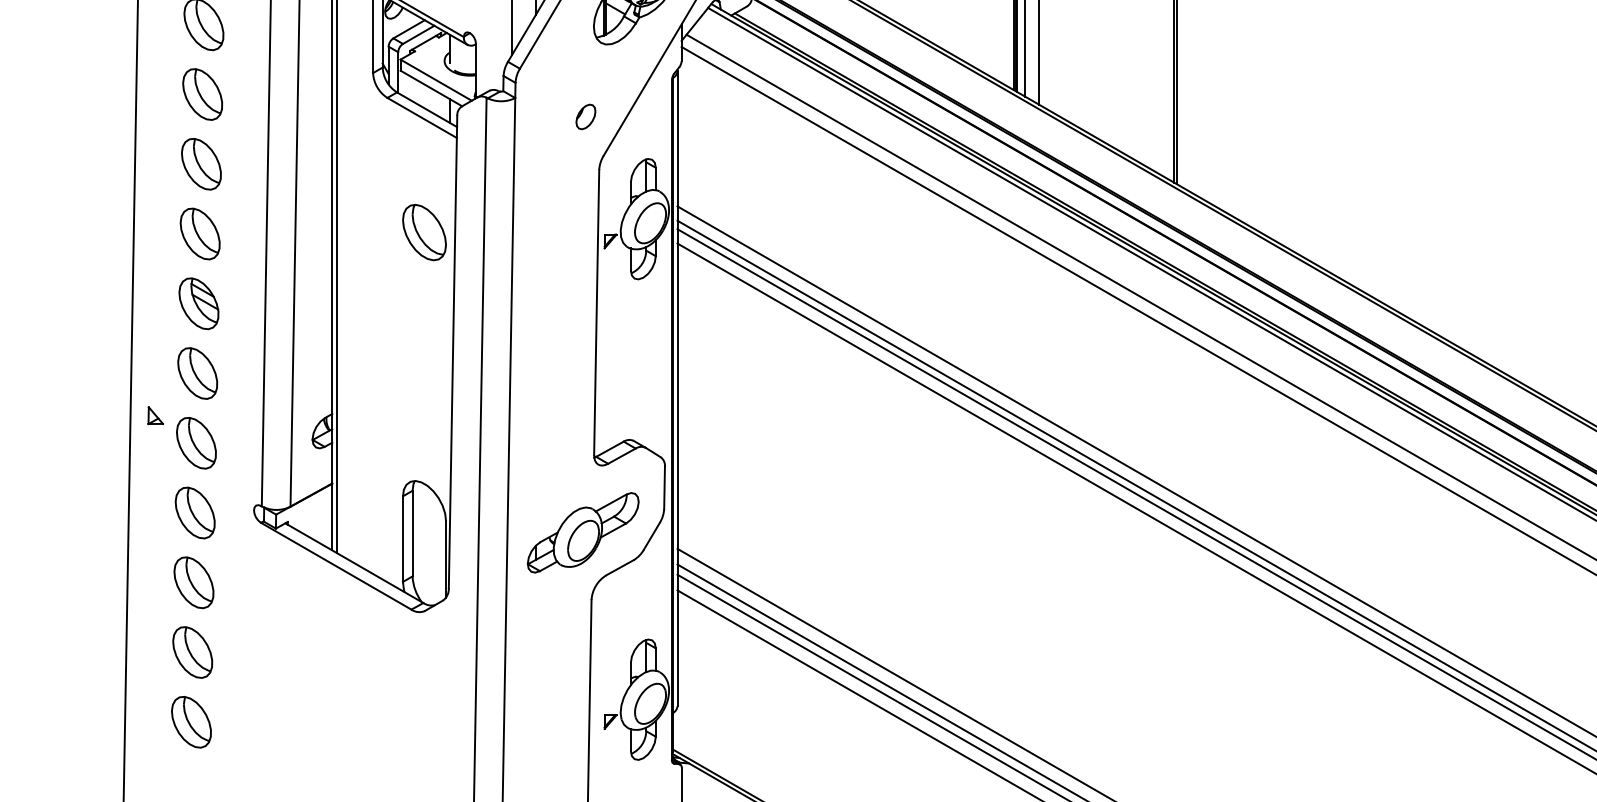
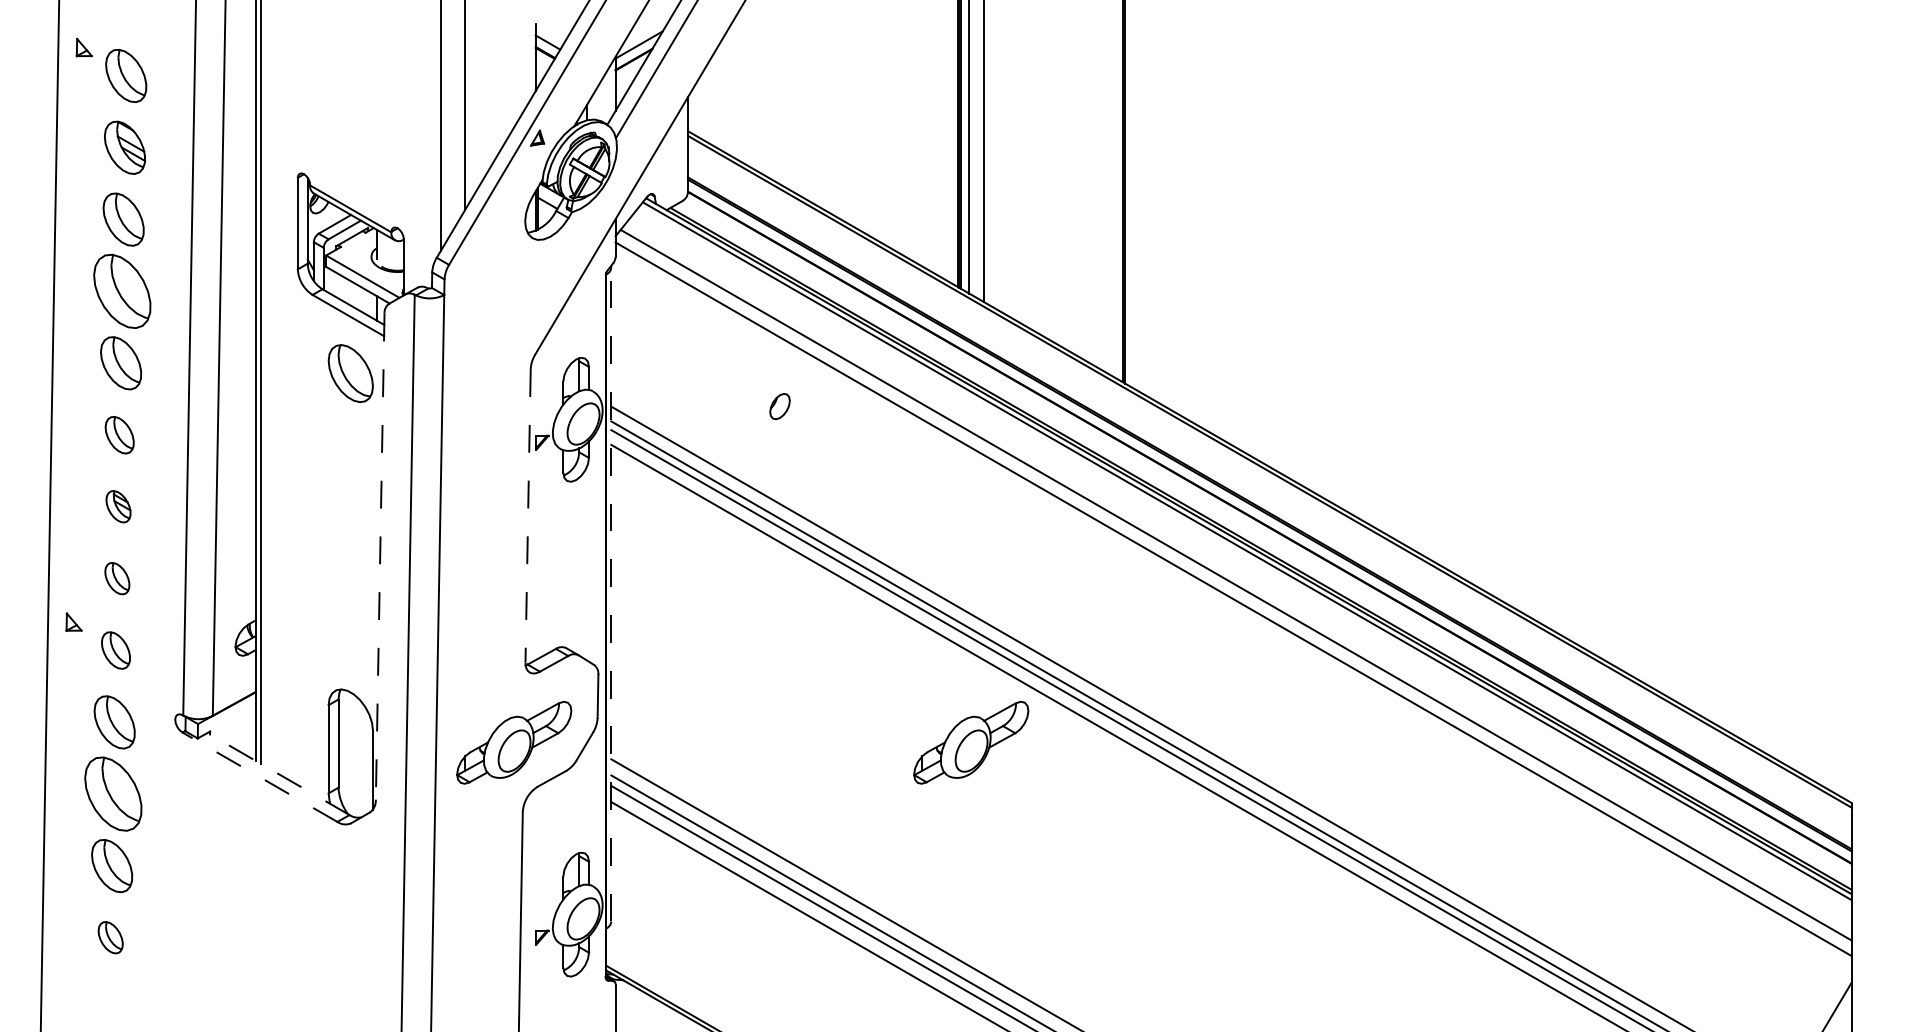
part: (202, 94) -> (122, 291), size x1.4
part: (585, 116) -> (779, 406), moved
part: (424, 232) -> (350, 373), moved
part: (199, 234) -> (119, 435), size x0.7
part: (198, 303) -> (118, 506), size x0.6
line: (597, 312) -> (528, 515), solid -> dashed
line: (453, 352) -> (380, 557), solid -> dashed
part: (197, 373) -> (117, 578), size x0.6
line: (677, 387) -> (611, 593), solid -> dashed
part: (196, 443) -> (115, 650), size x0.7
part: (1027, 532) -> (971, 742), added
line: (354, 562) -> (278, 773), solid -> dashed
line: (335, 565) -> (259, 776), solid -> dashed
part: (194, 583) -> (113, 794), size x1.4
part: (191, 721) -> (110, 937), size x0.6

